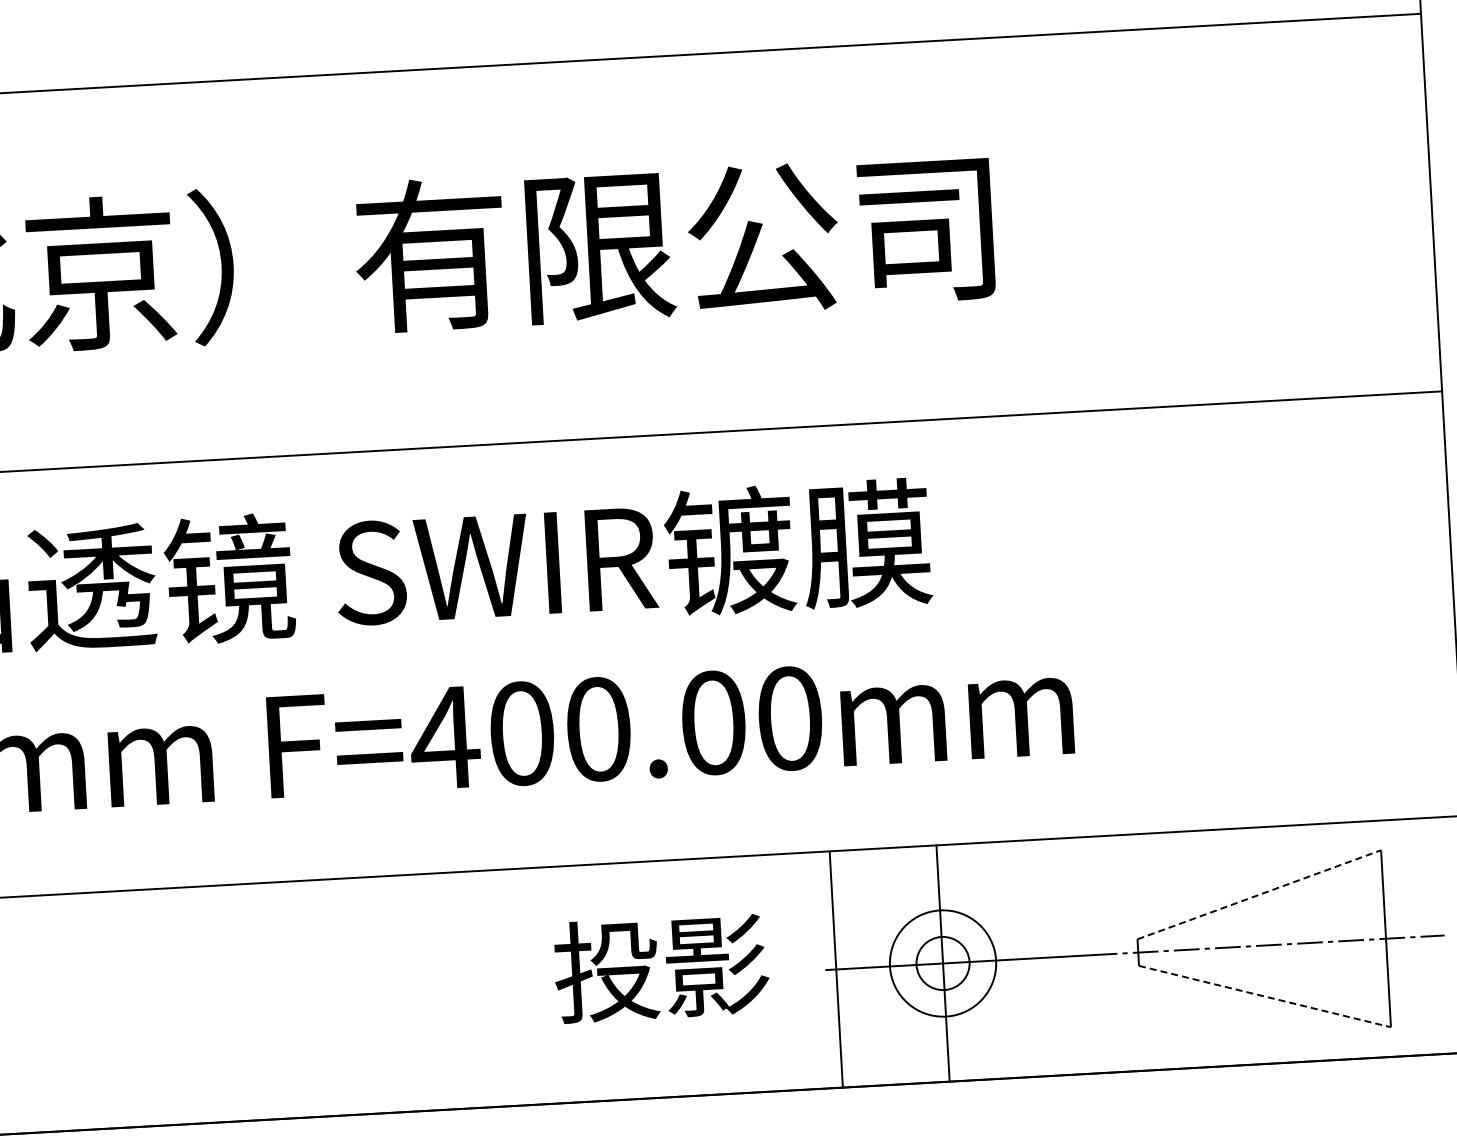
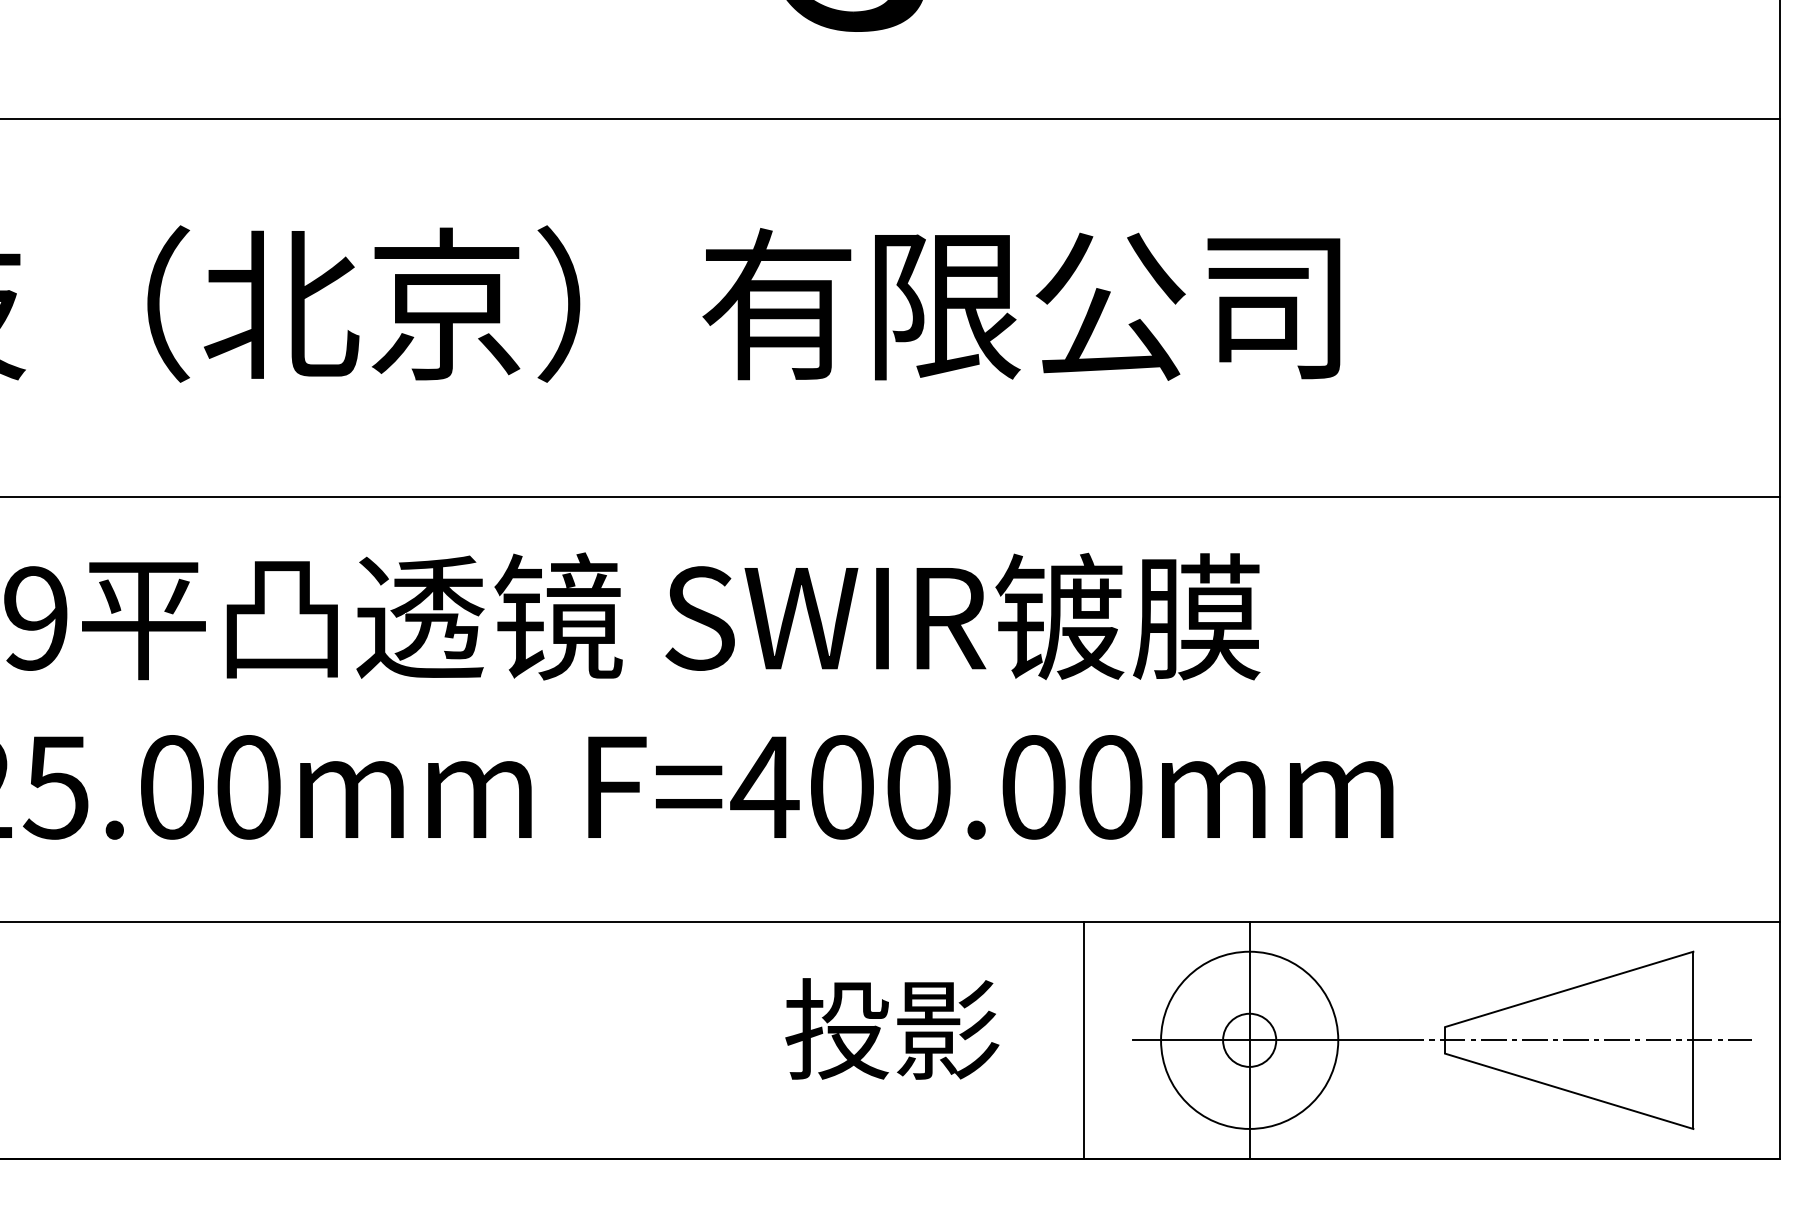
line: (1259, 894) -> (1569, 989), dashed -> solid
circle: (942, 962) -> (1249, 1039), size x1.67
text: (661, 967) -> (892, 1028), moved
line: (836, 969) -> (1083, 1040), moved
line: (1265, 996) -> (1569, 1091), dashed -> solid

